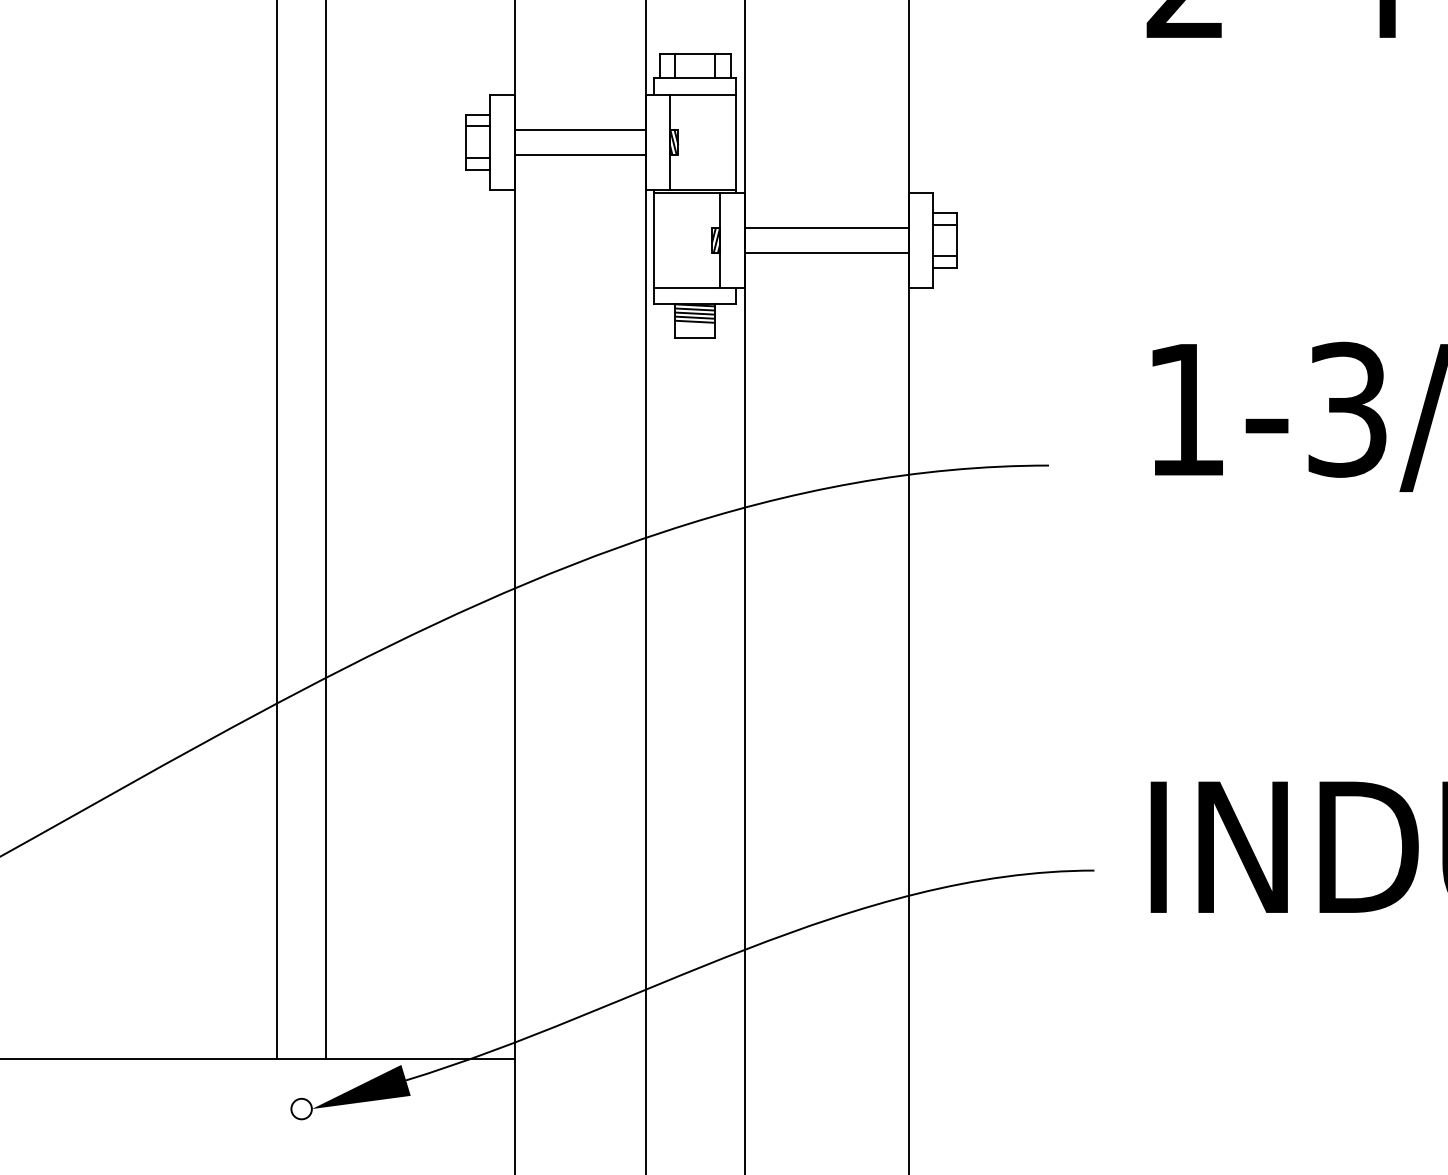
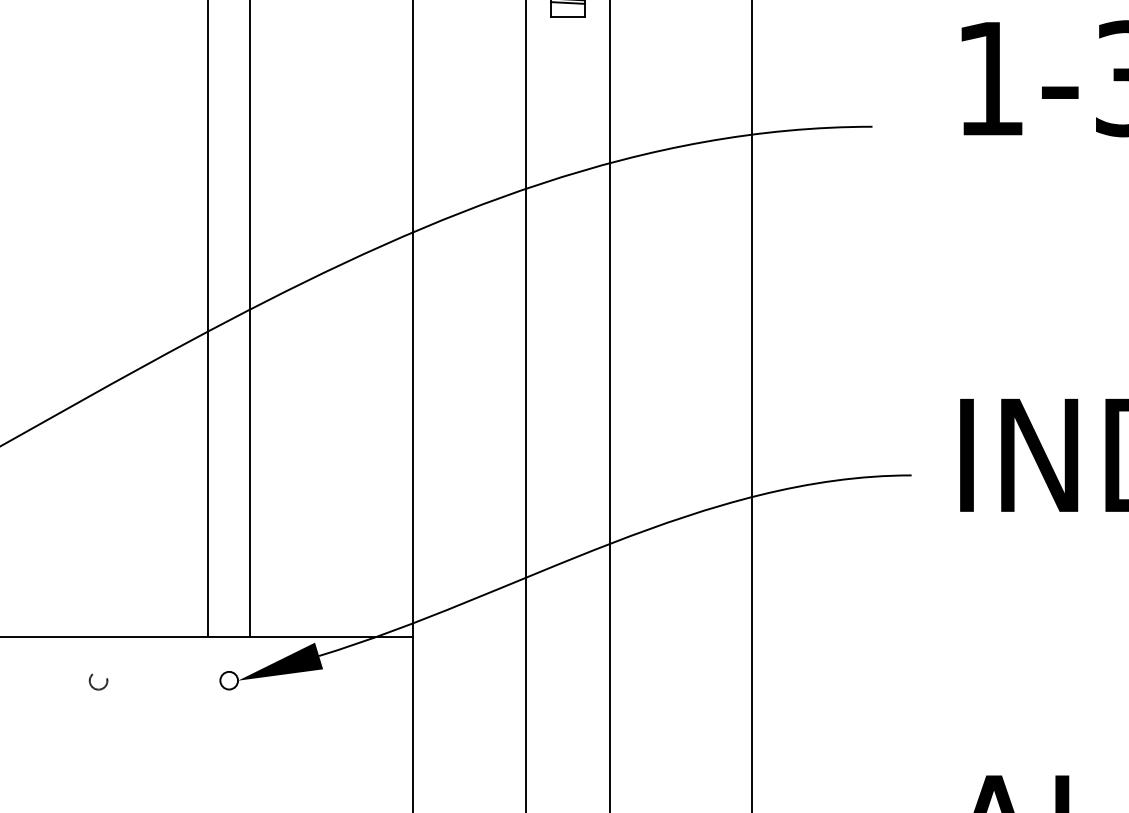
circle: (149, 1110) -> (98, 681), added

